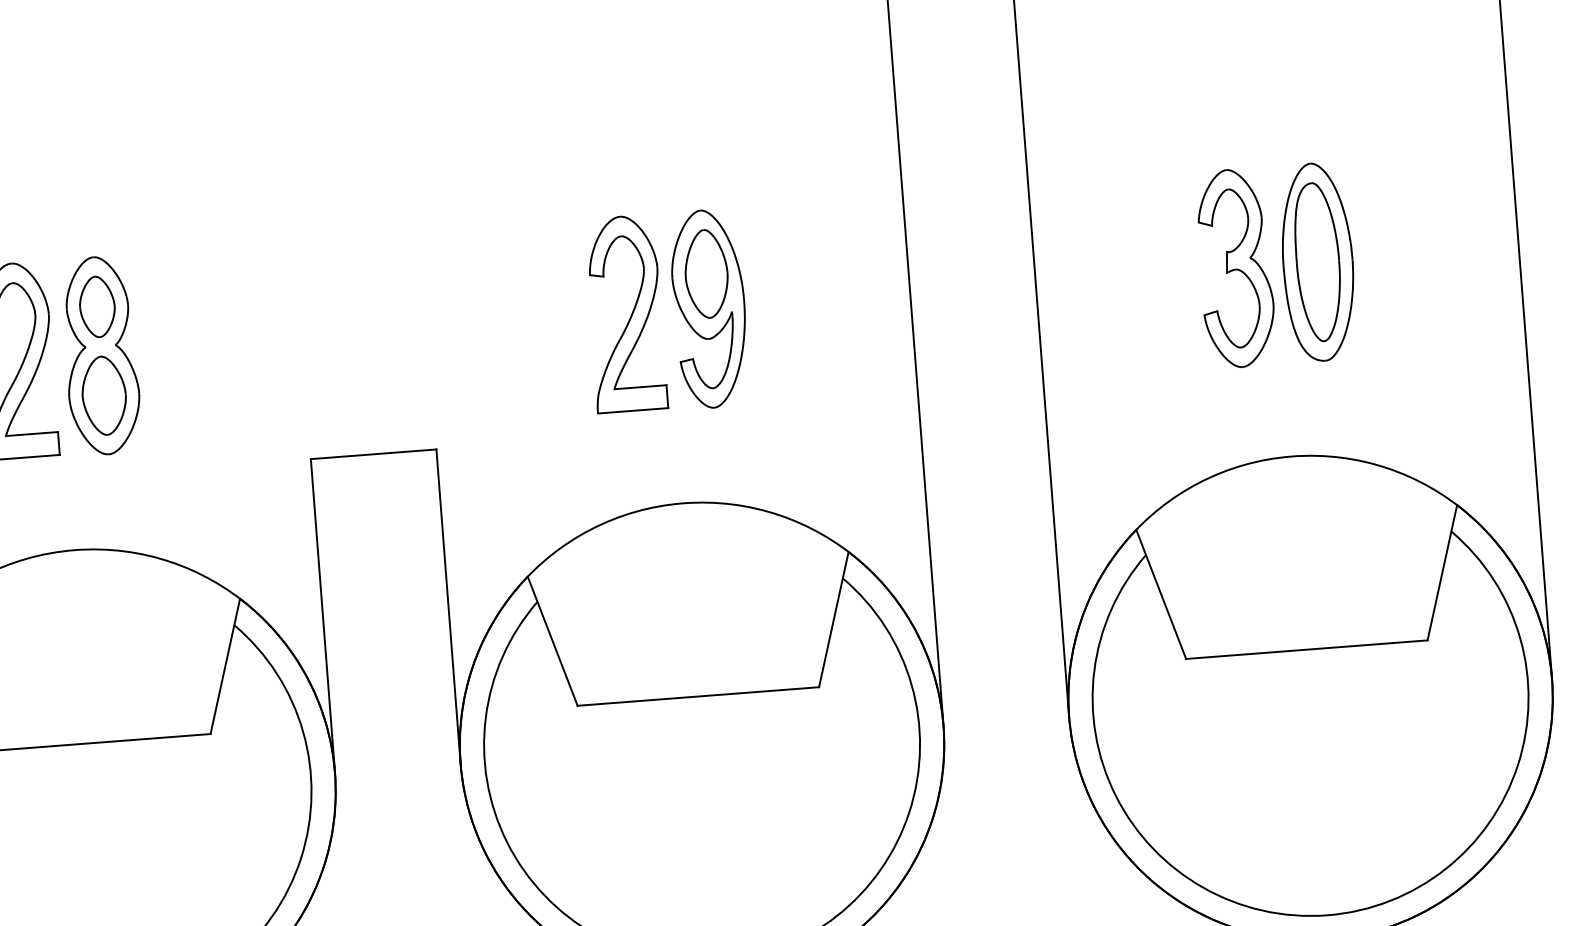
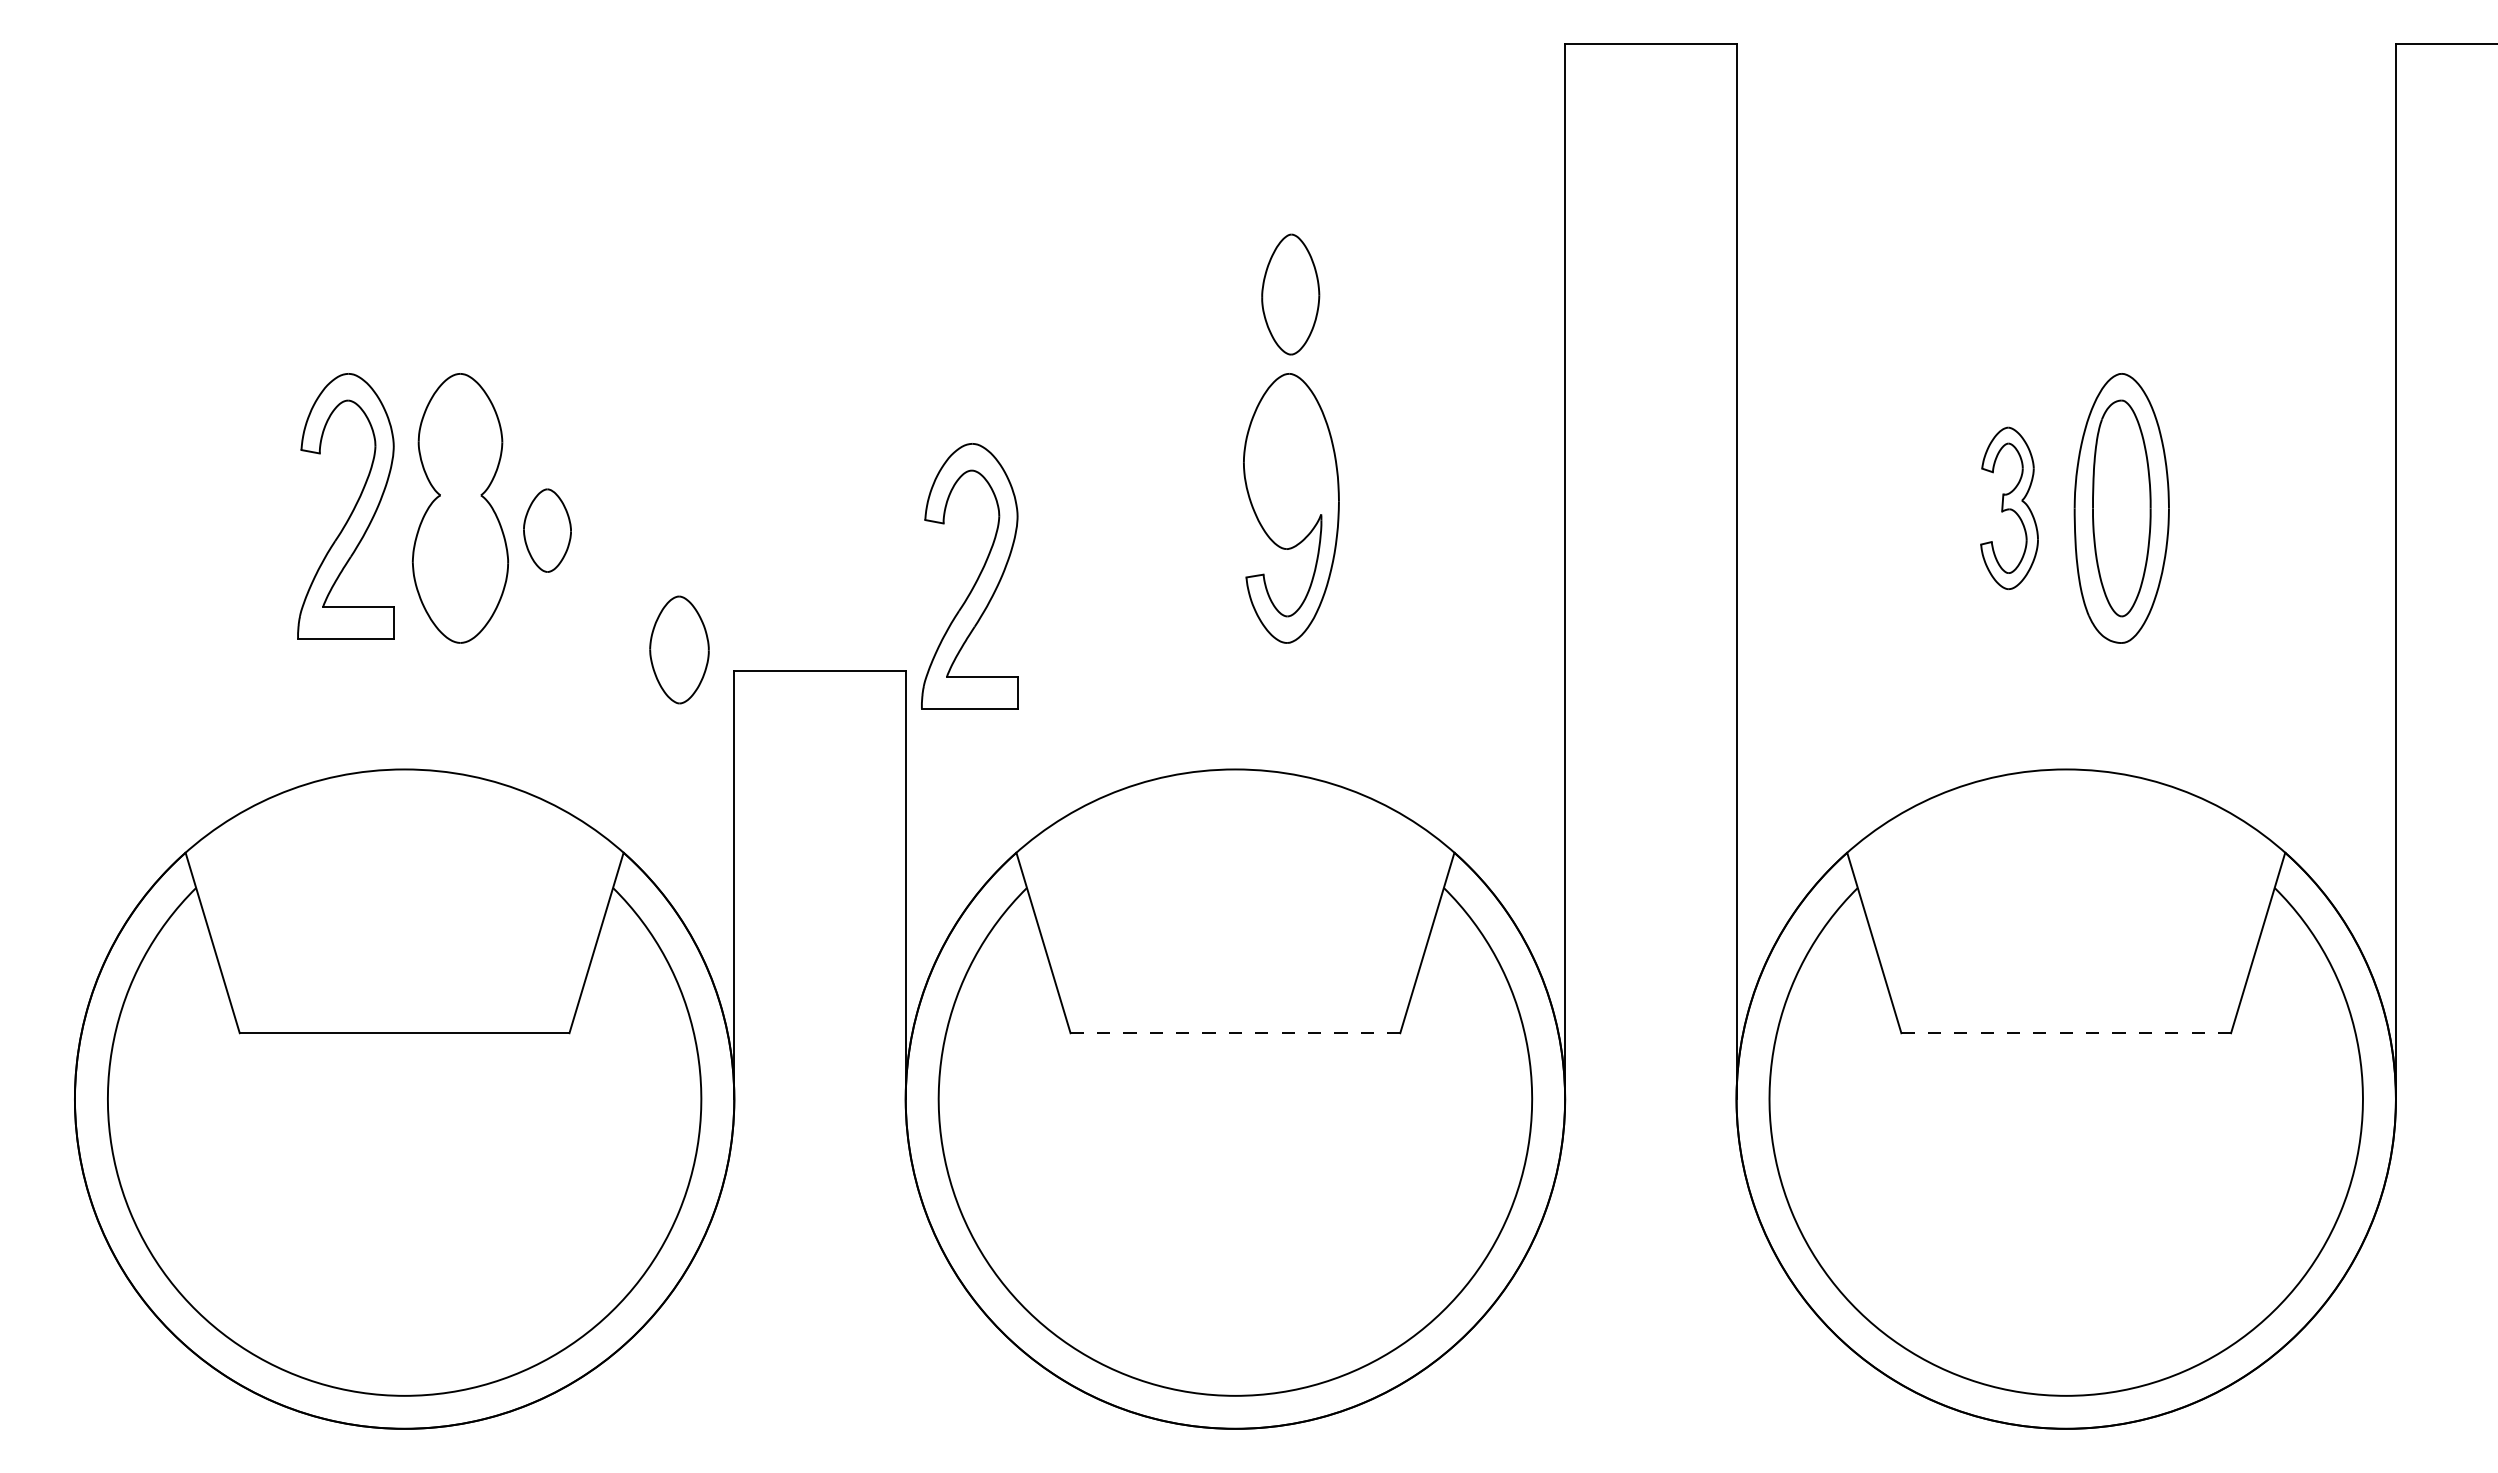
part: (1235, 268) -> (2009, 508), size x0.6
part: (706, 273) -> (1290, 294), moved
part: (97, 306) -> (547, 530), moved
part: (630, 315) -> (976, 579), moved
part: (104, 395) -> (679, 649), moved
line: (1307, 649) -> (2066, 1033), solid -> dashed
line: (698, 696) -> (1235, 1033), solid -> dashed

